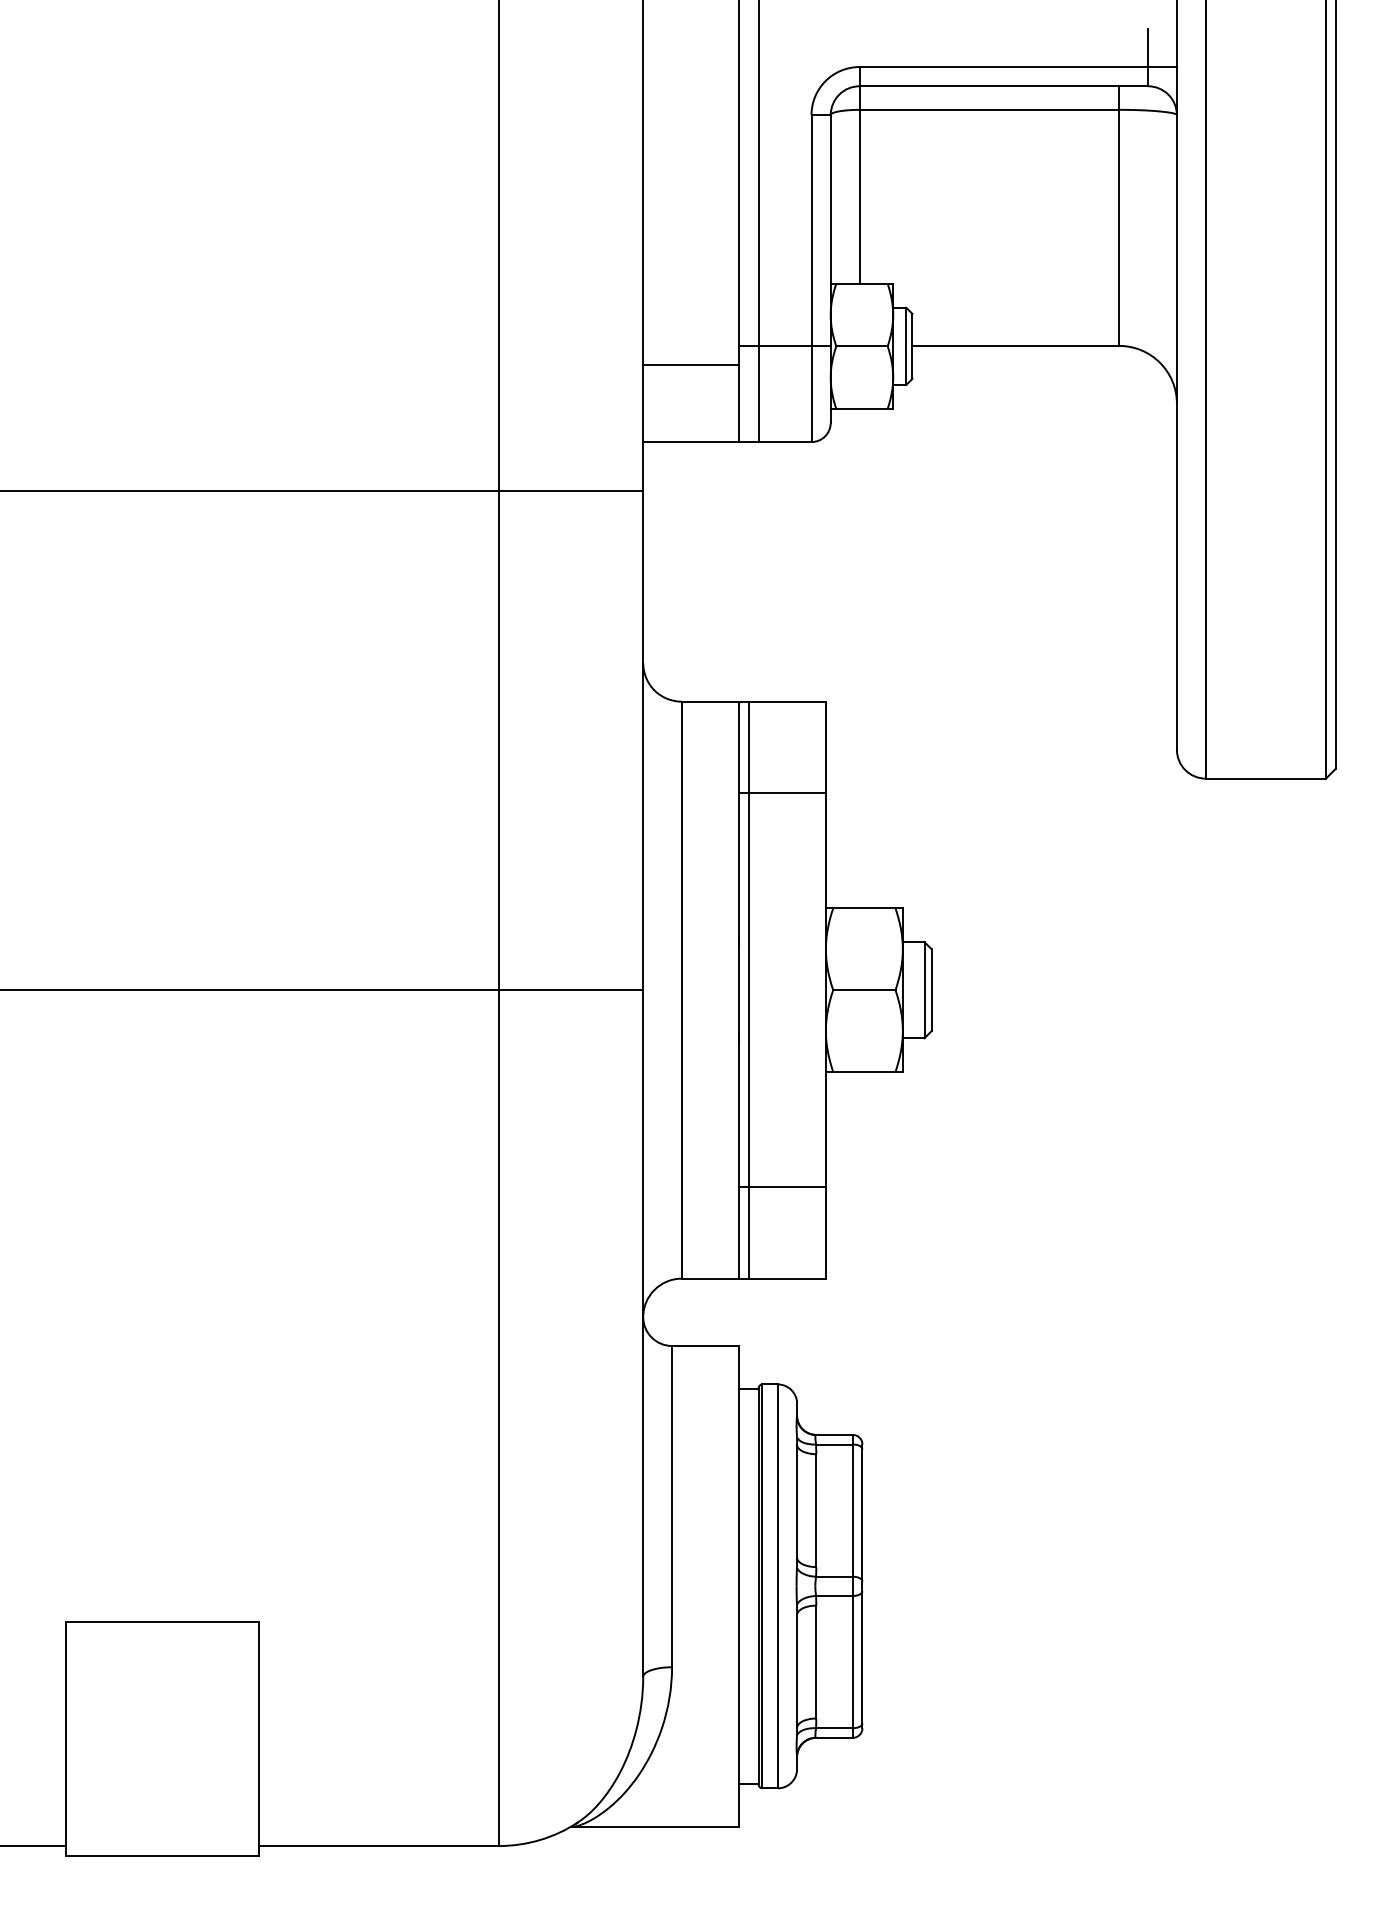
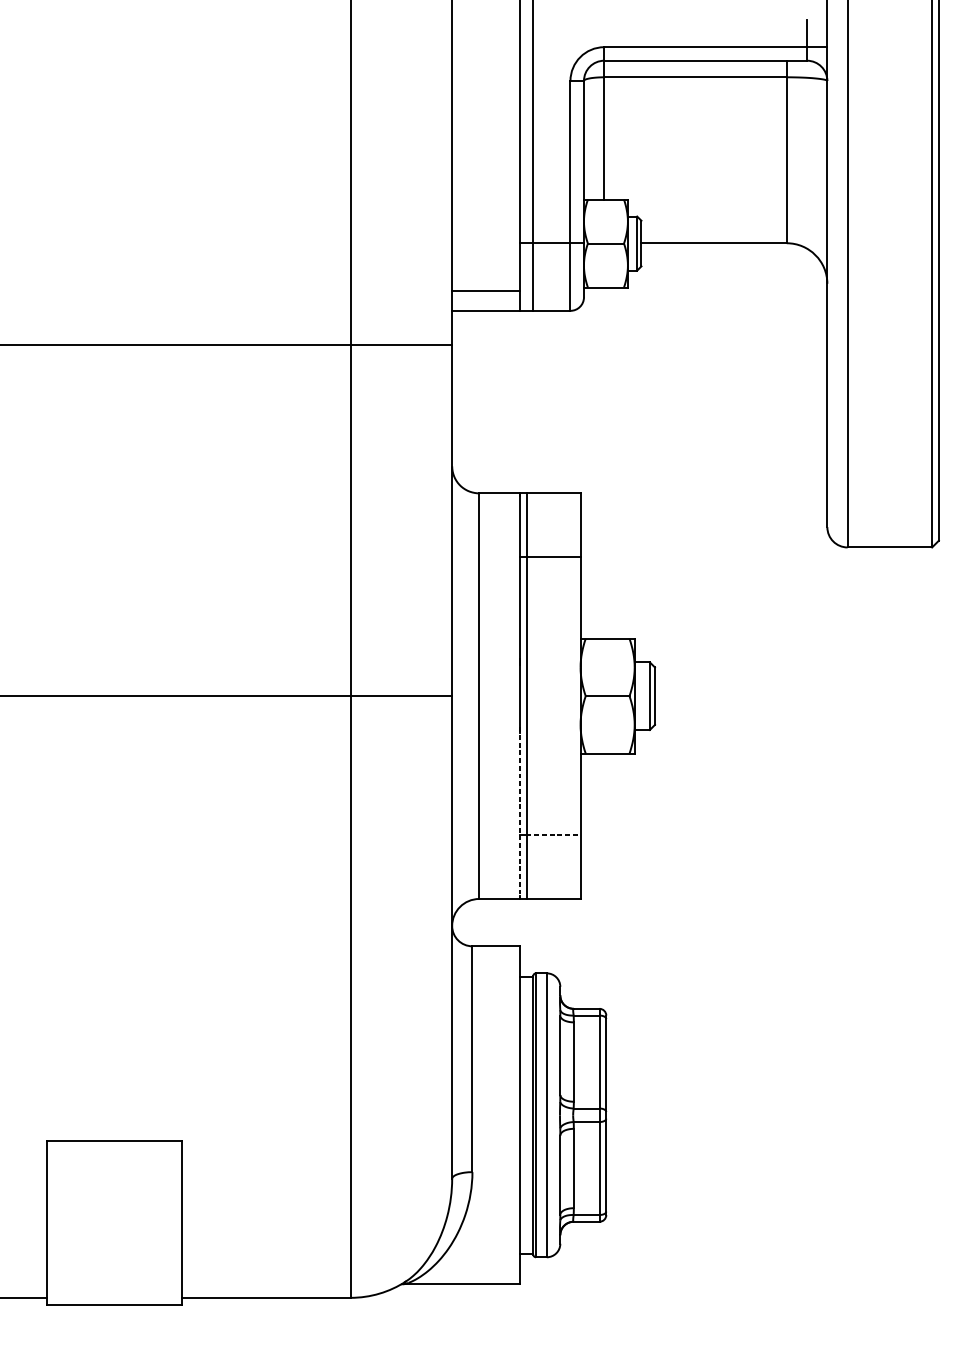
line: (691, 365) -> (486, 291), moved
line: (739, 1156) -> (519, 813), solid -> dashed
line: (787, 1187) -> (553, 834), solid -> dashed

